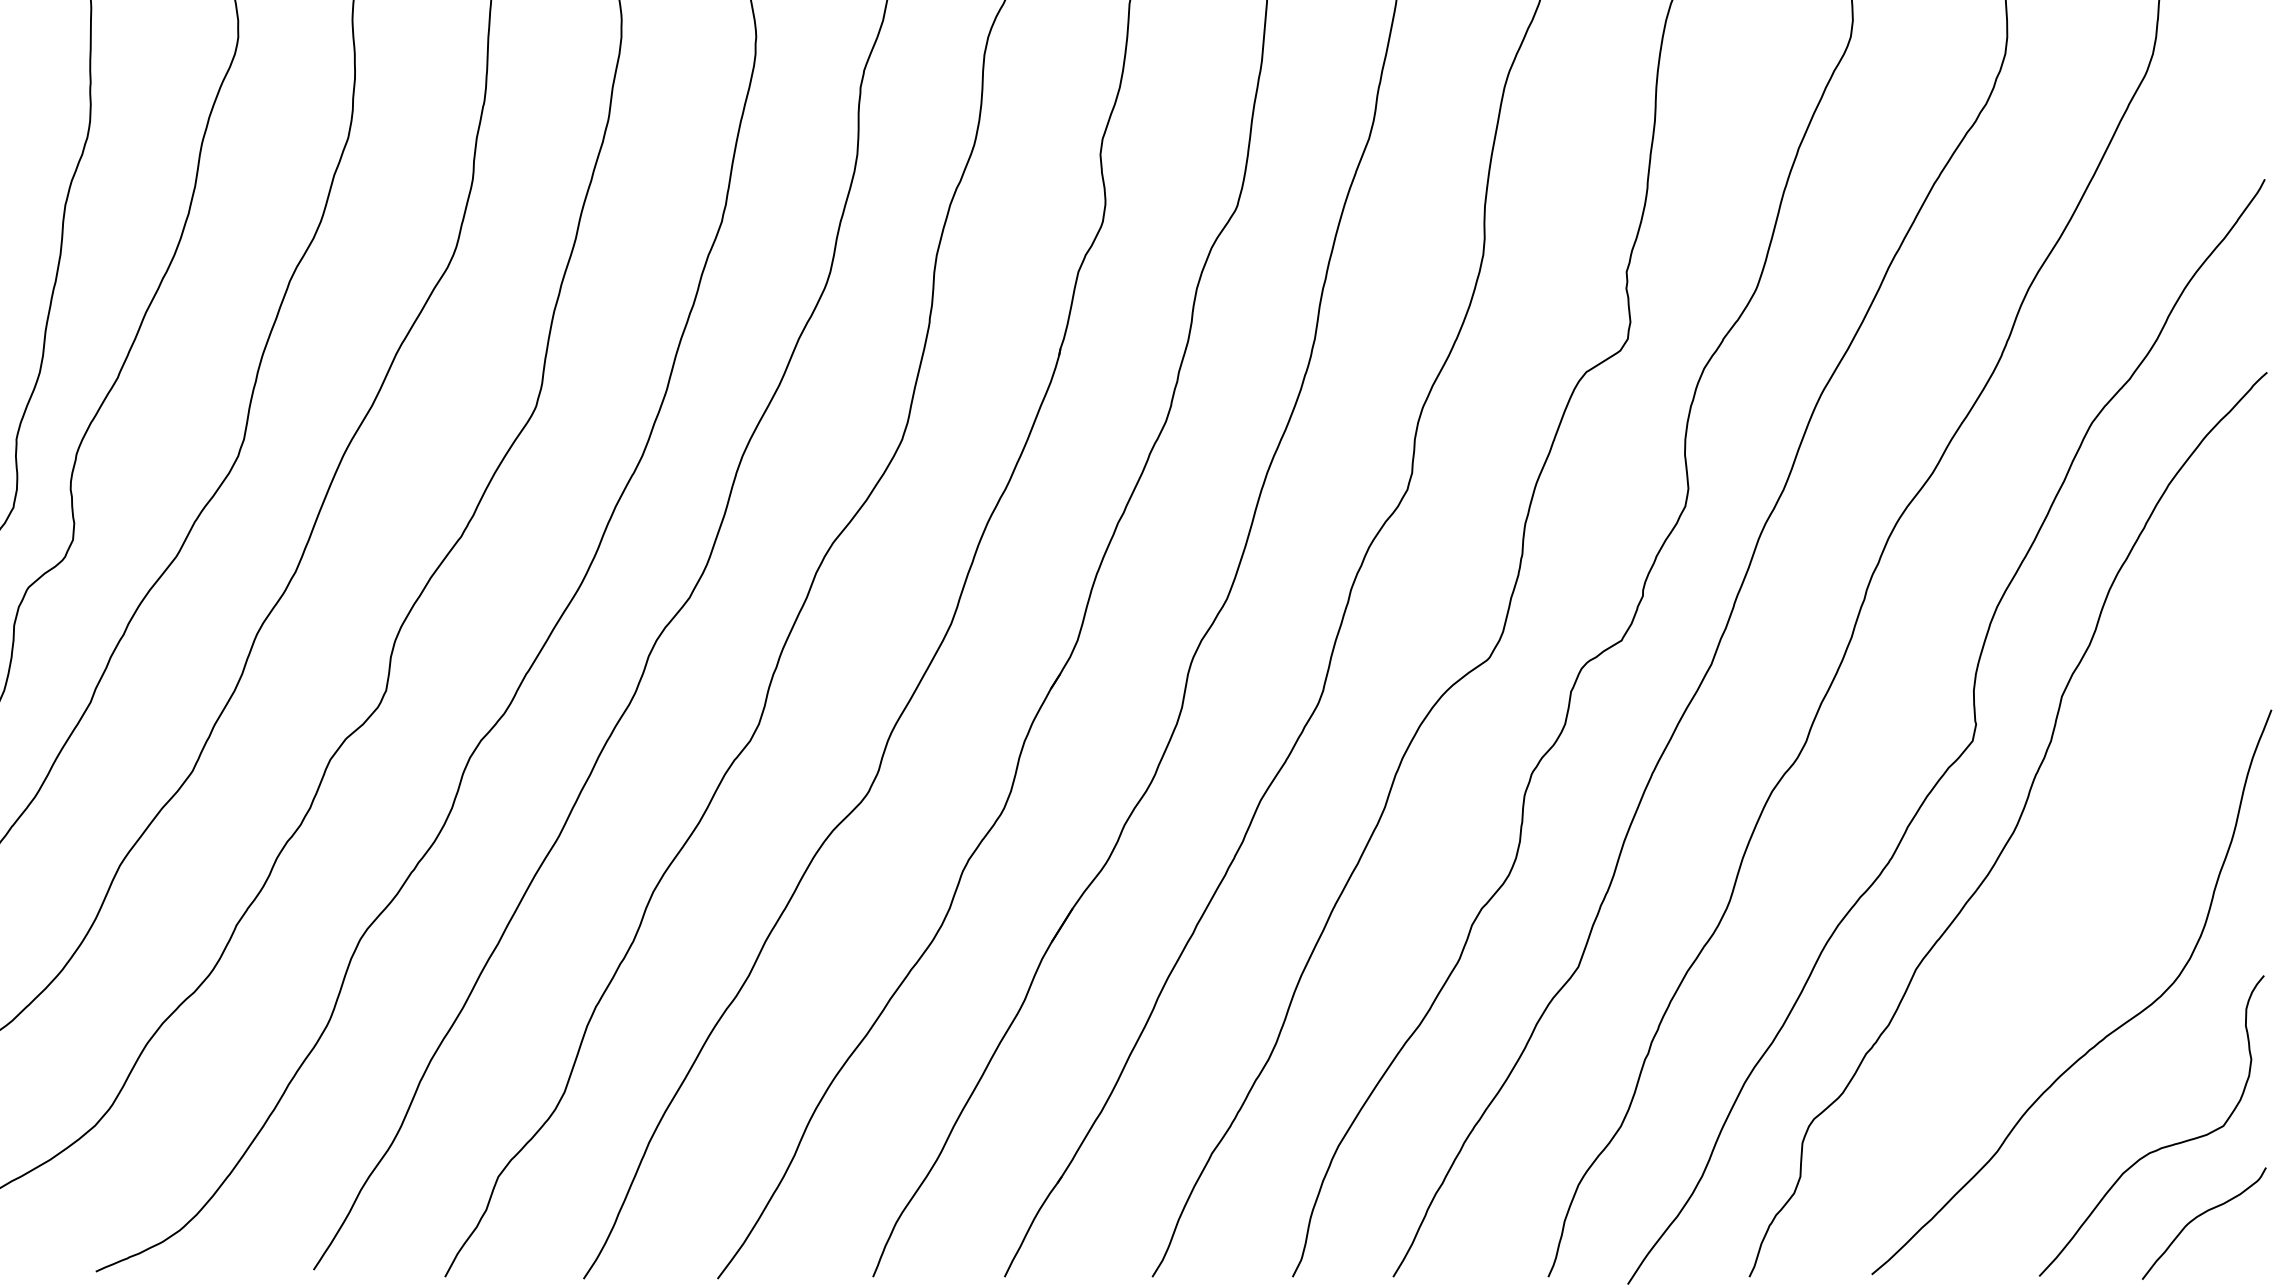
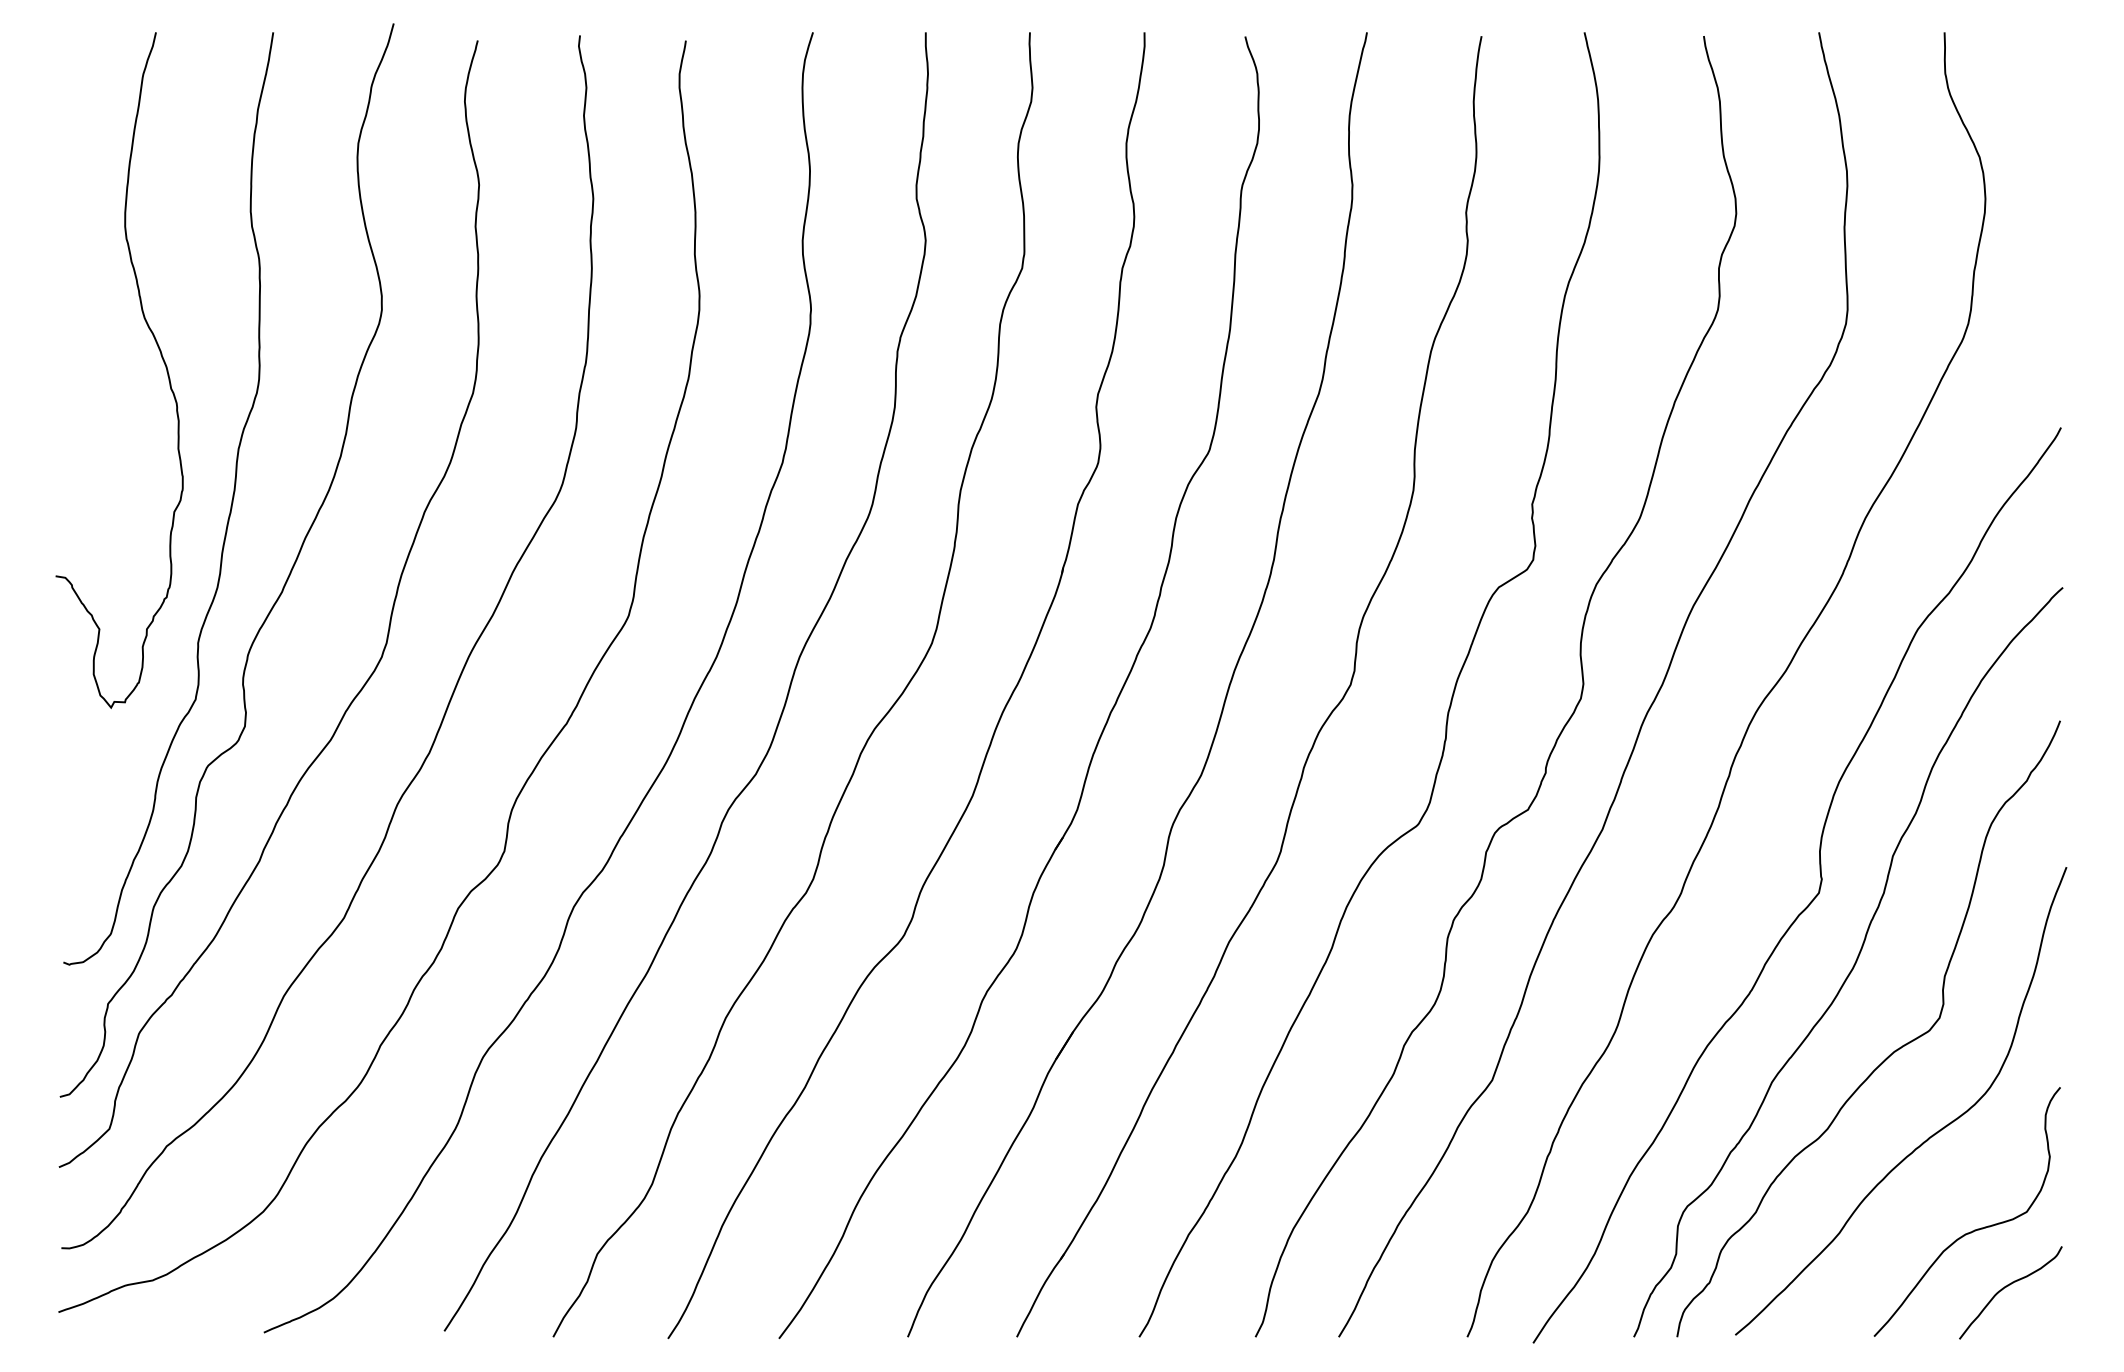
curve: (2057, 935) -> (1889, 1054), added

